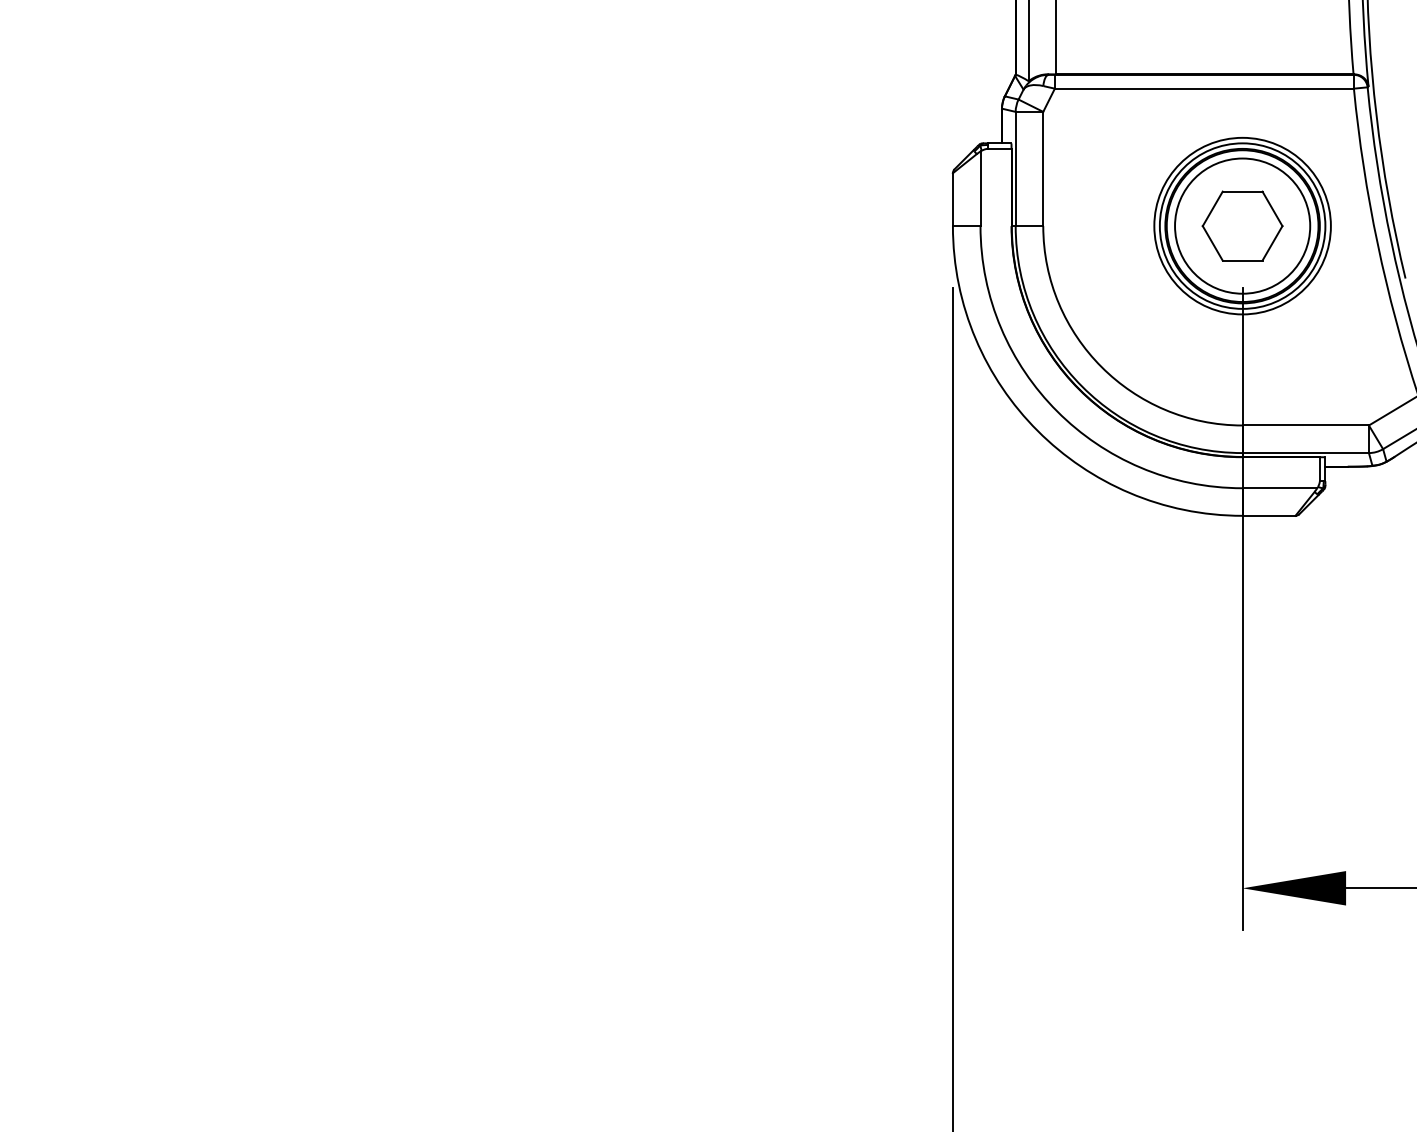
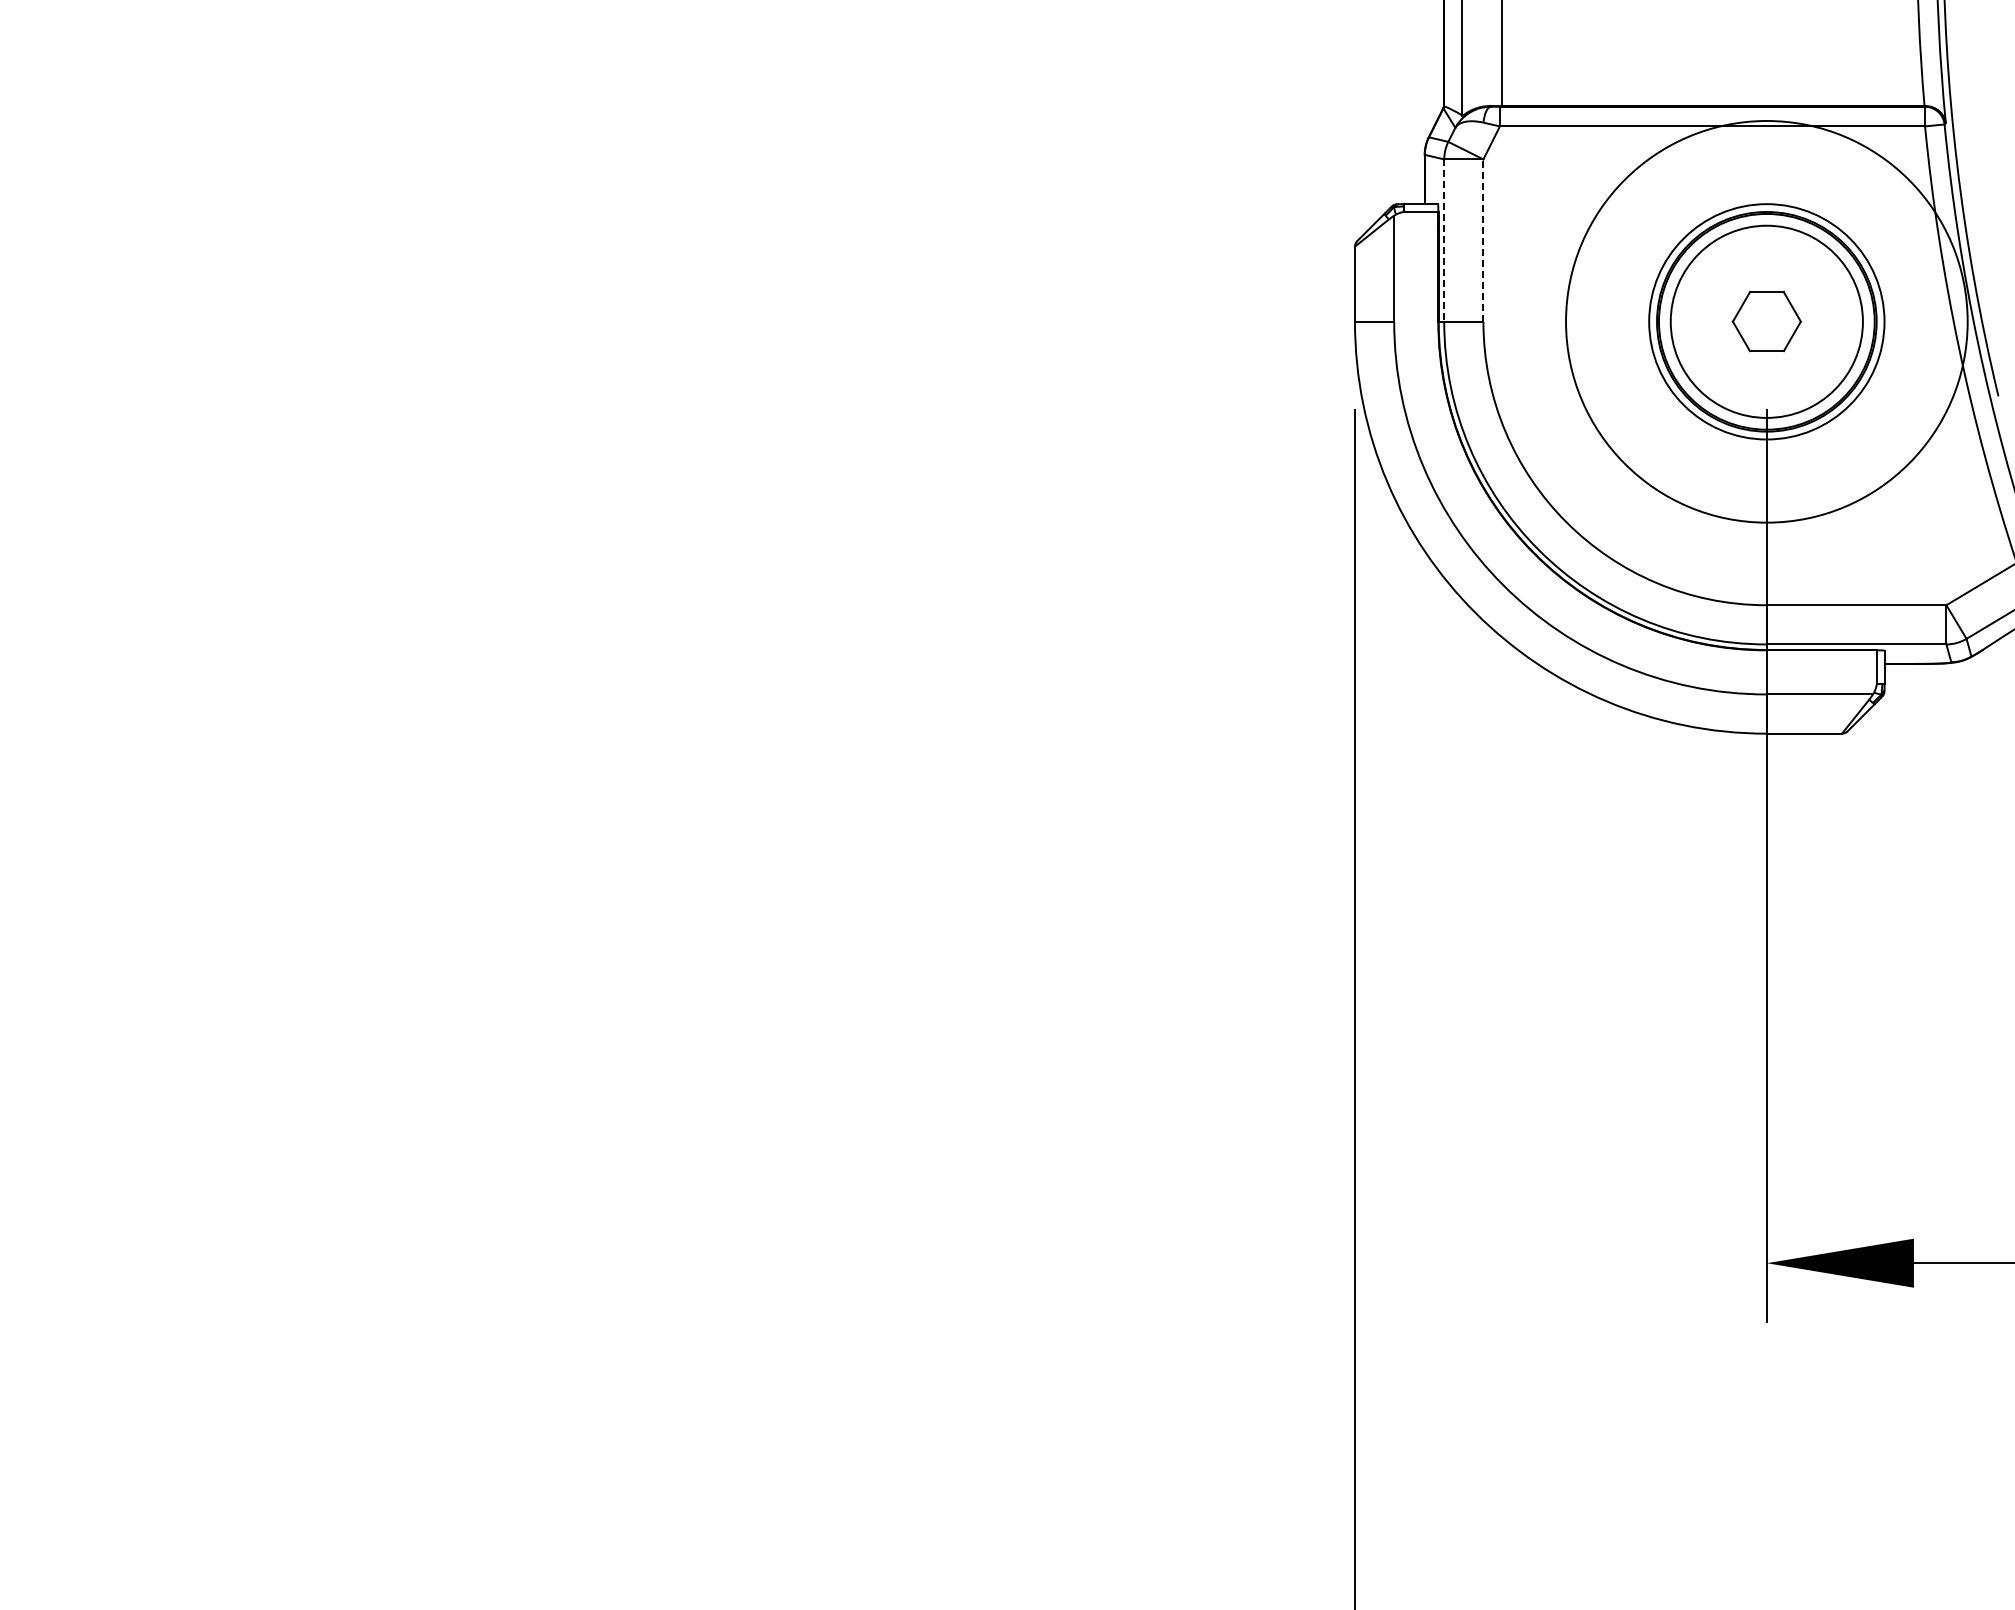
line: (1043, 168) -> (1483, 240), solid -> dashed
line: (1015, 169) -> (1444, 241), solid -> dashed
circle: (1242, 225) -> (1766, 321), size x1.6
part: (1242, 225) -> (1766, 321), size x0.6

